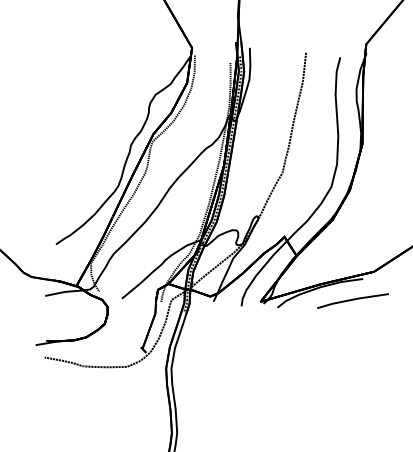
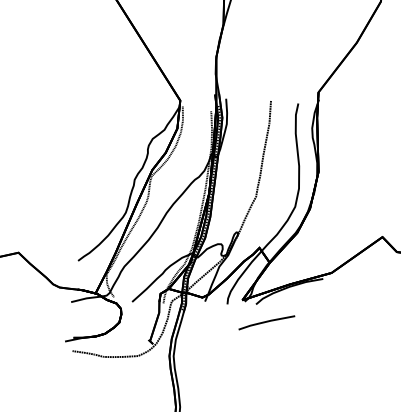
line: (352, 300) -> (266, 322), moved

